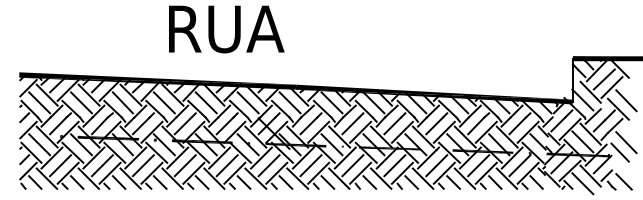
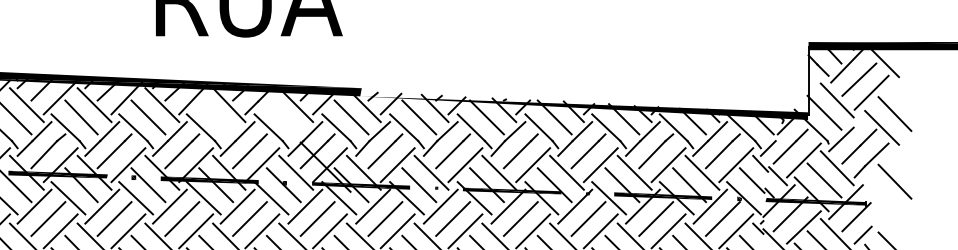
fill: (433, 91) -> (583, 99), removed
line: (205, 102) -> (214, 116), removed
line: (247, 102) -> (282, 116), removed
line: (619, 152) -> (883, 197), removed

